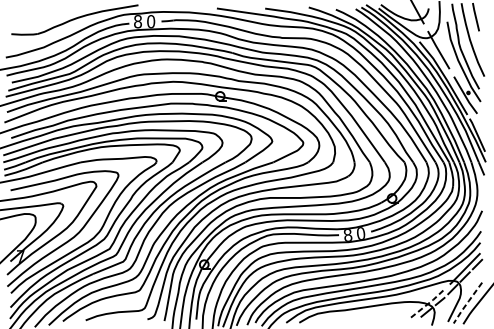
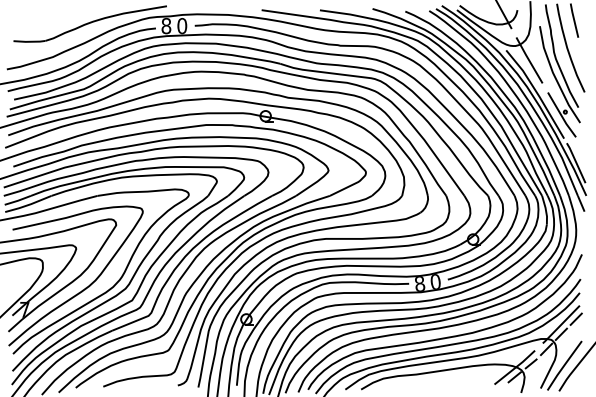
line: (467, 302) -> (564, 365), dashed -> solid
line: (427, 305) -> (515, 368), dashed -> solid

